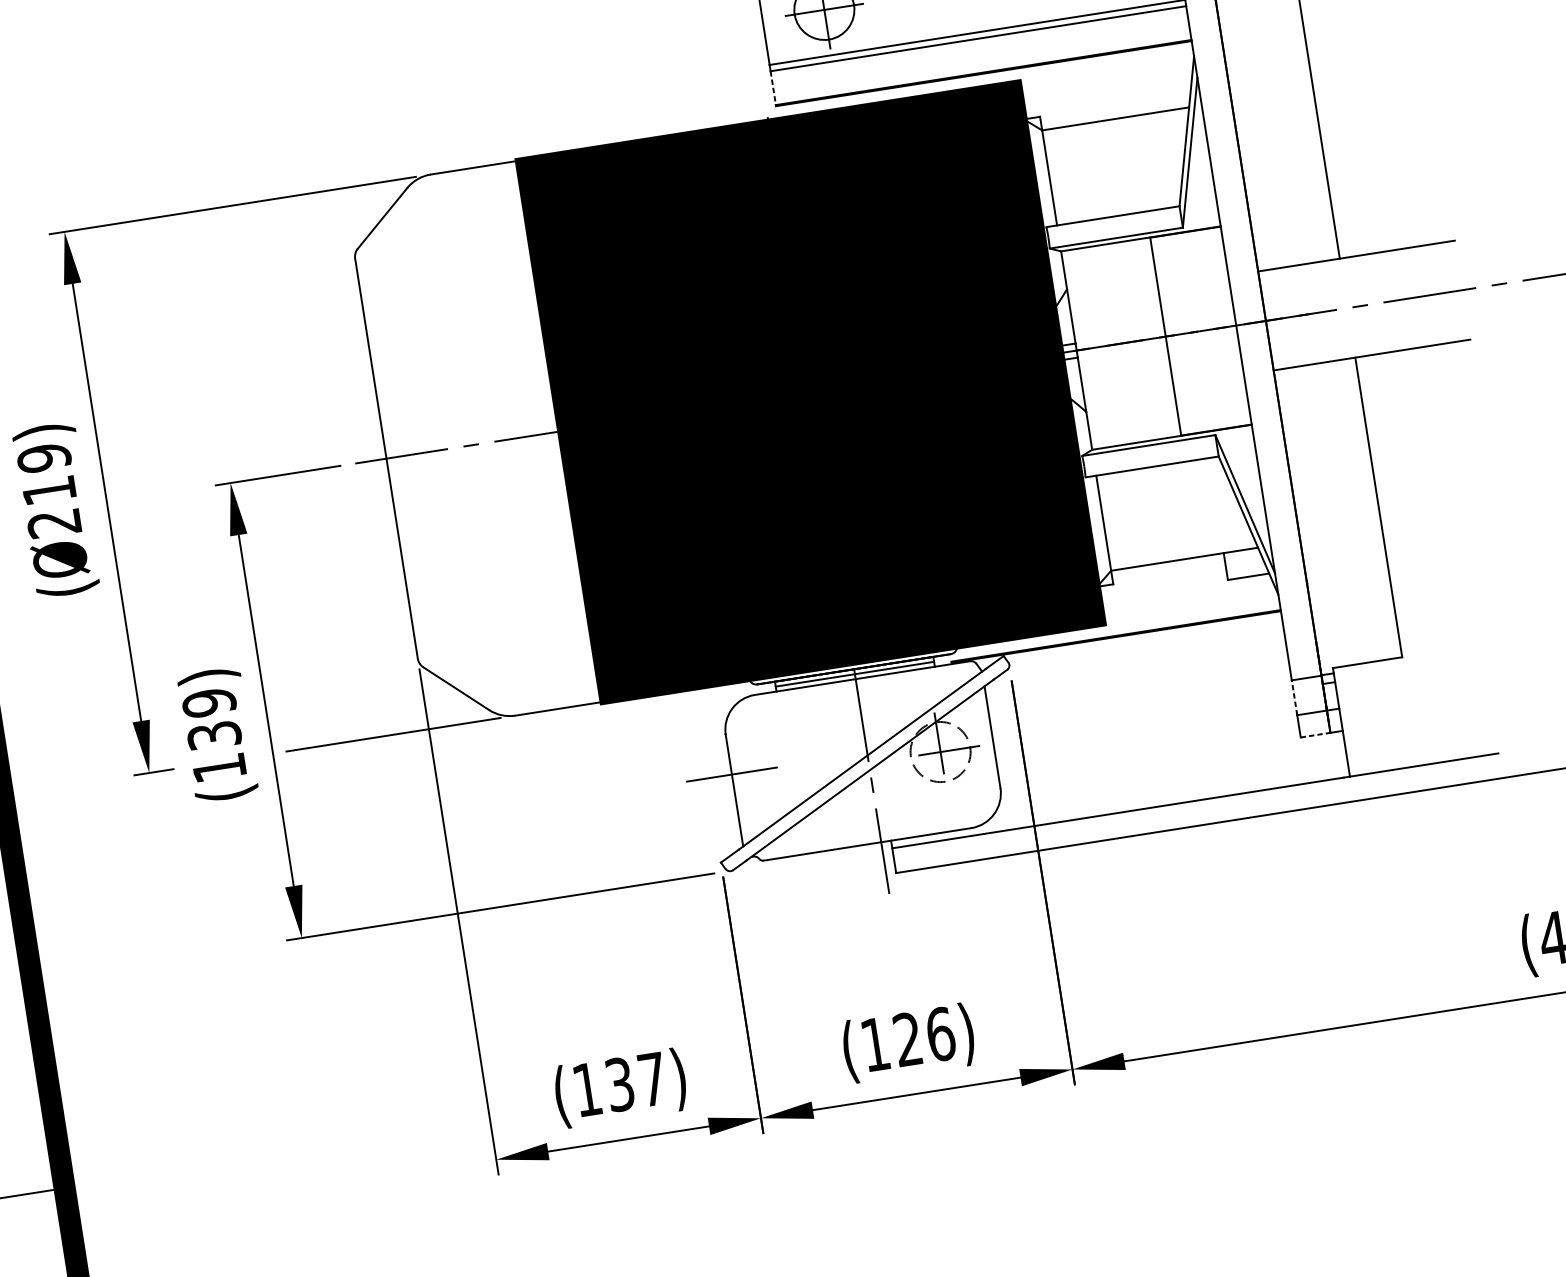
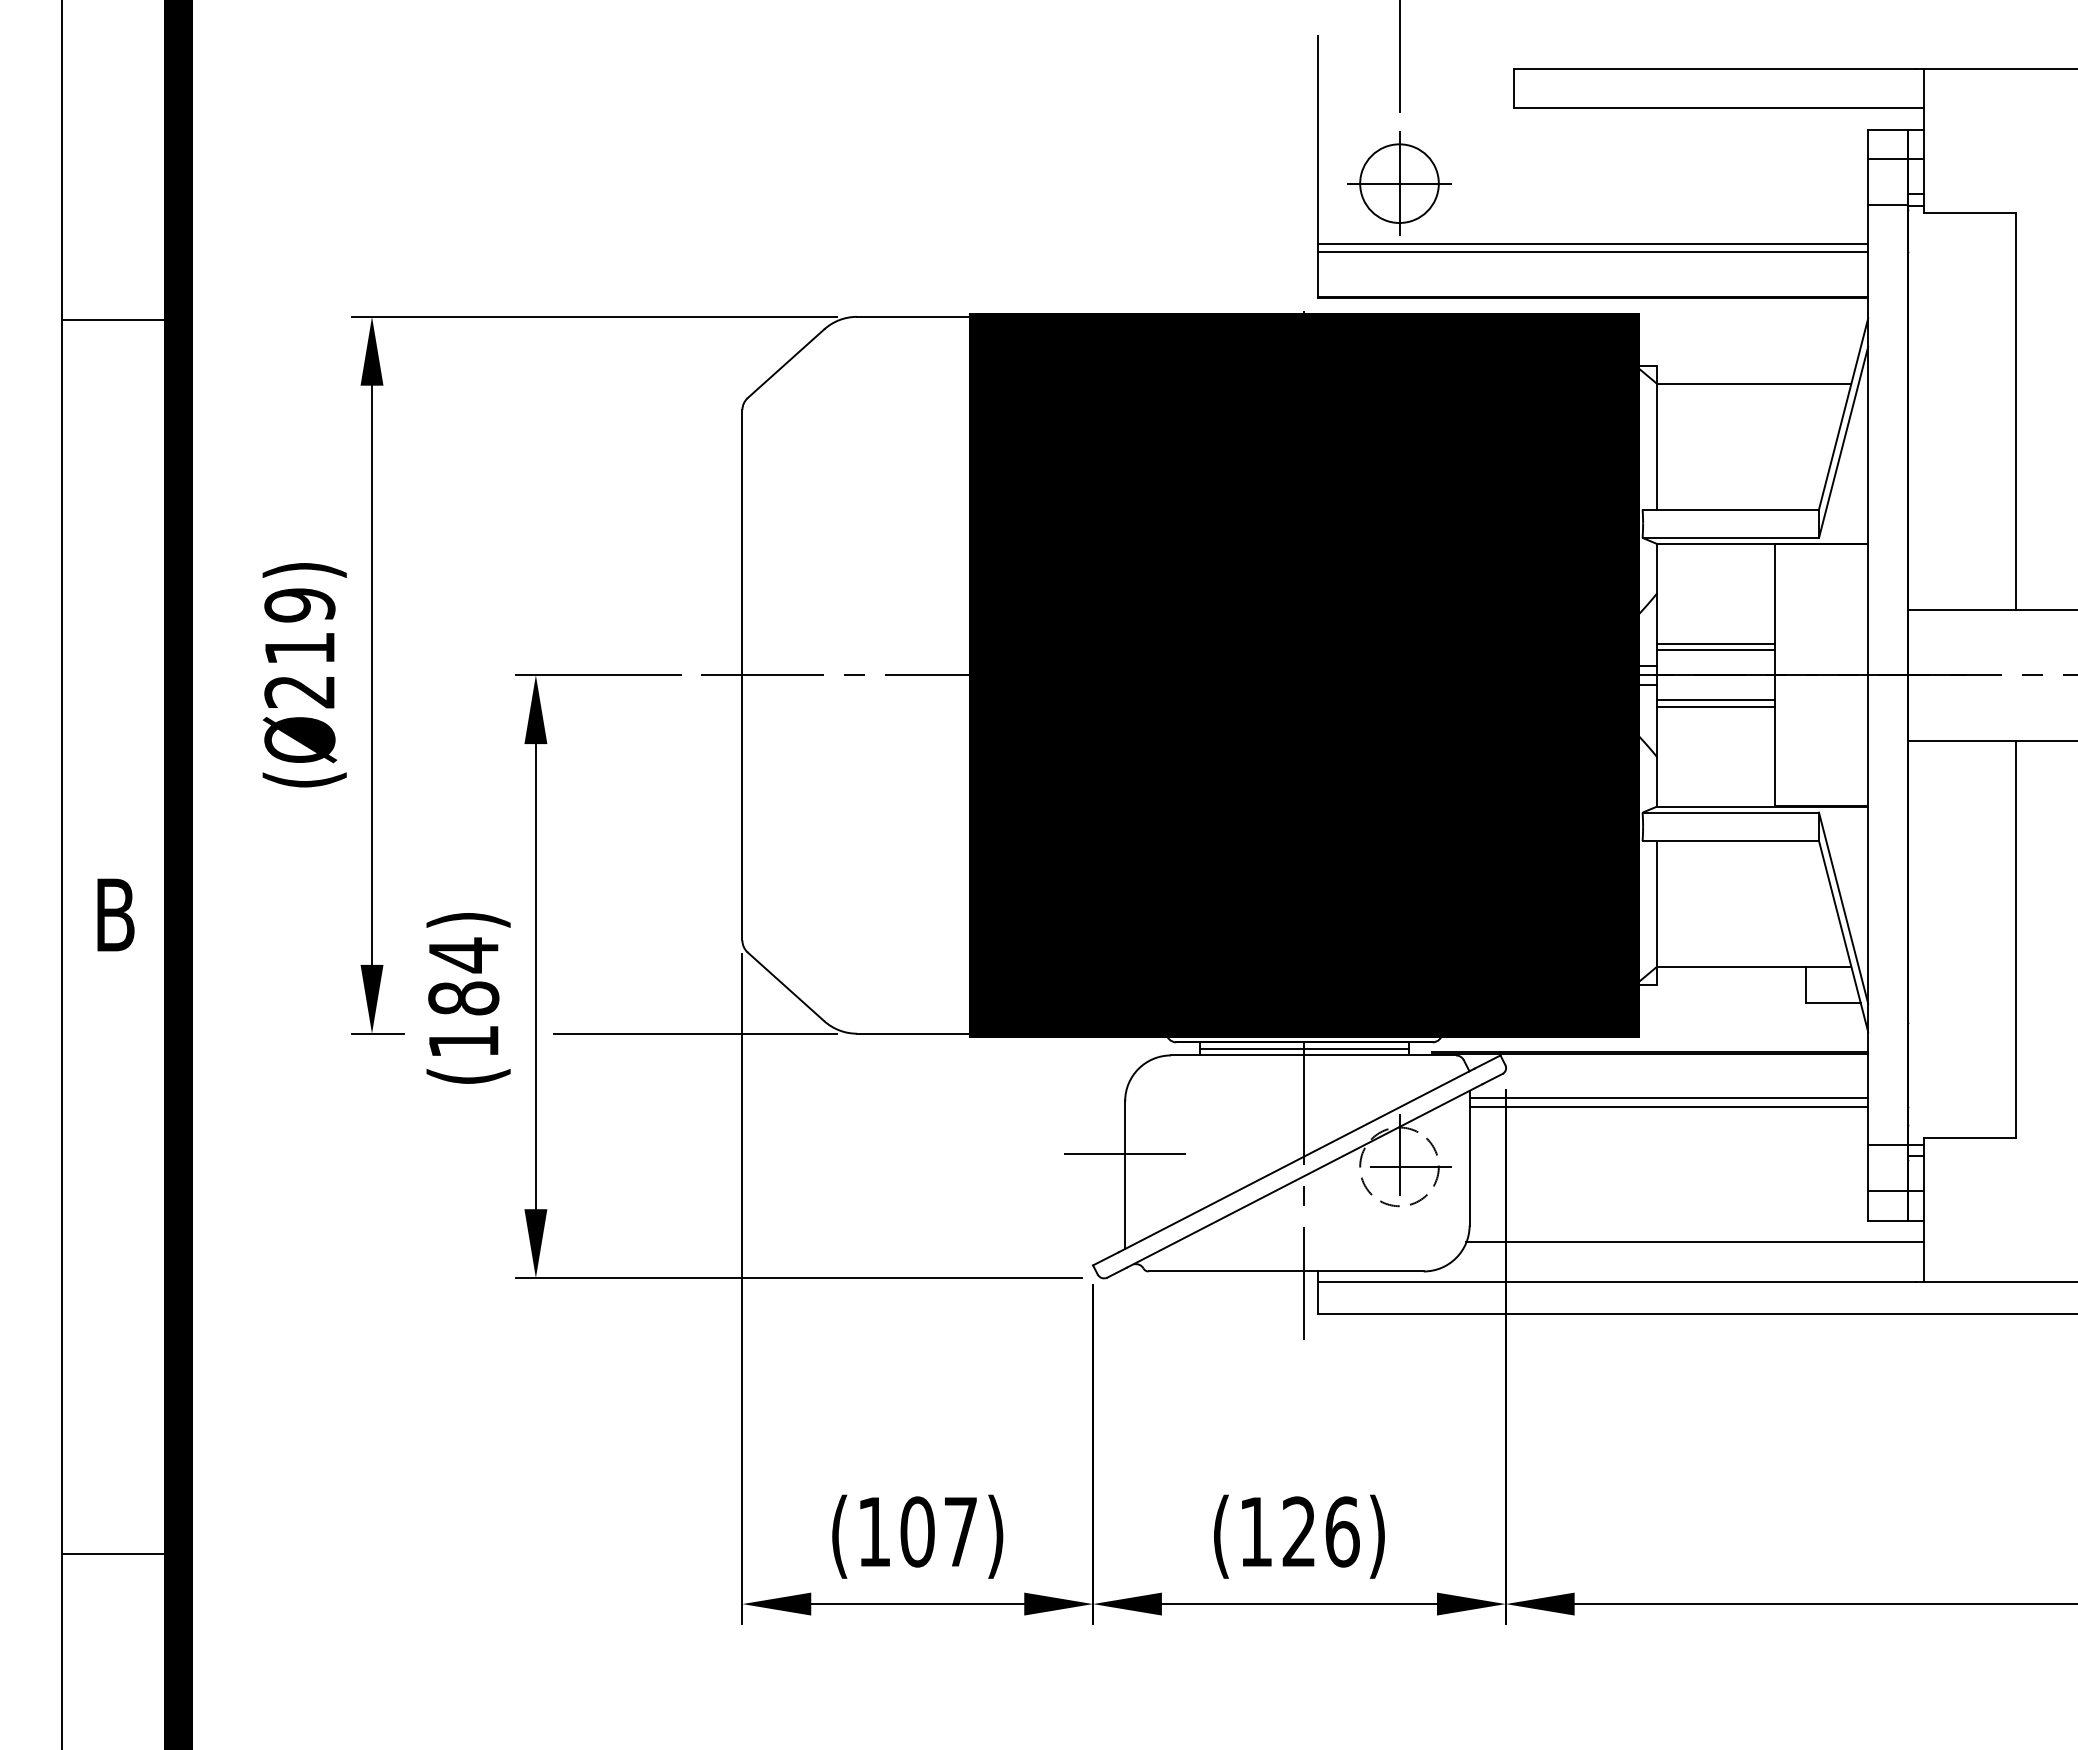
line: (773, 88) -> (1317, 275), dashed -> solid
line: (1117, 319) -> (1715, 643), added
line: (1118, 324) -> (1715, 650), added
line: (1123, 362) -> (1715, 700), added
line: (1124, 367) -> (1715, 706), added
line: (1135, 668) -> (1668, 1098), added
line: (1136, 674) -> (1668, 1106), added
line: (1294, 697) -> (1868, 1167), dashed -> solid
text: (211, 718) -> (463, 976), (139) -> (184)
line: (1315, 734) -> (1887, 1220), dashed -> solid
line: (1172, 774) -> (1694, 1242), added
text: (619, 1084) -> (917, 1531), (137) -> (107)

